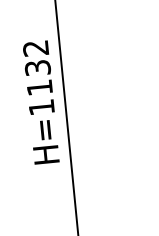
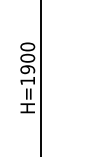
text: (37, 68) -> (27, 58), H=1132 -> H=1900

